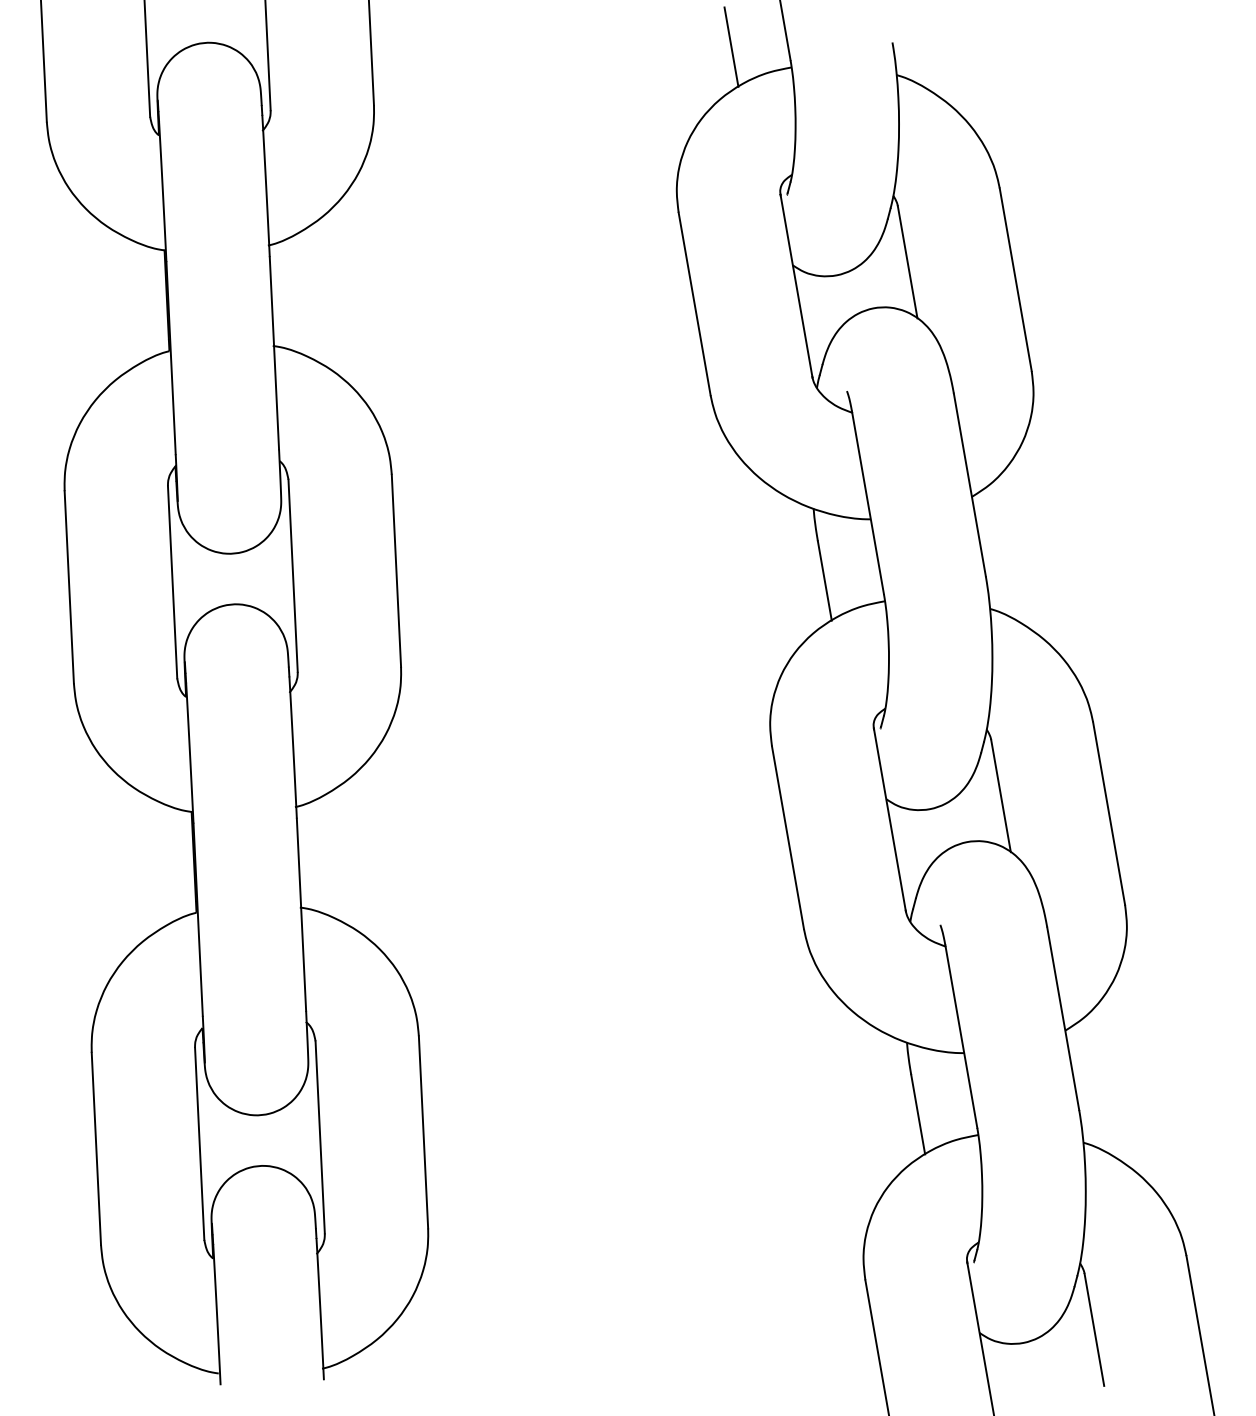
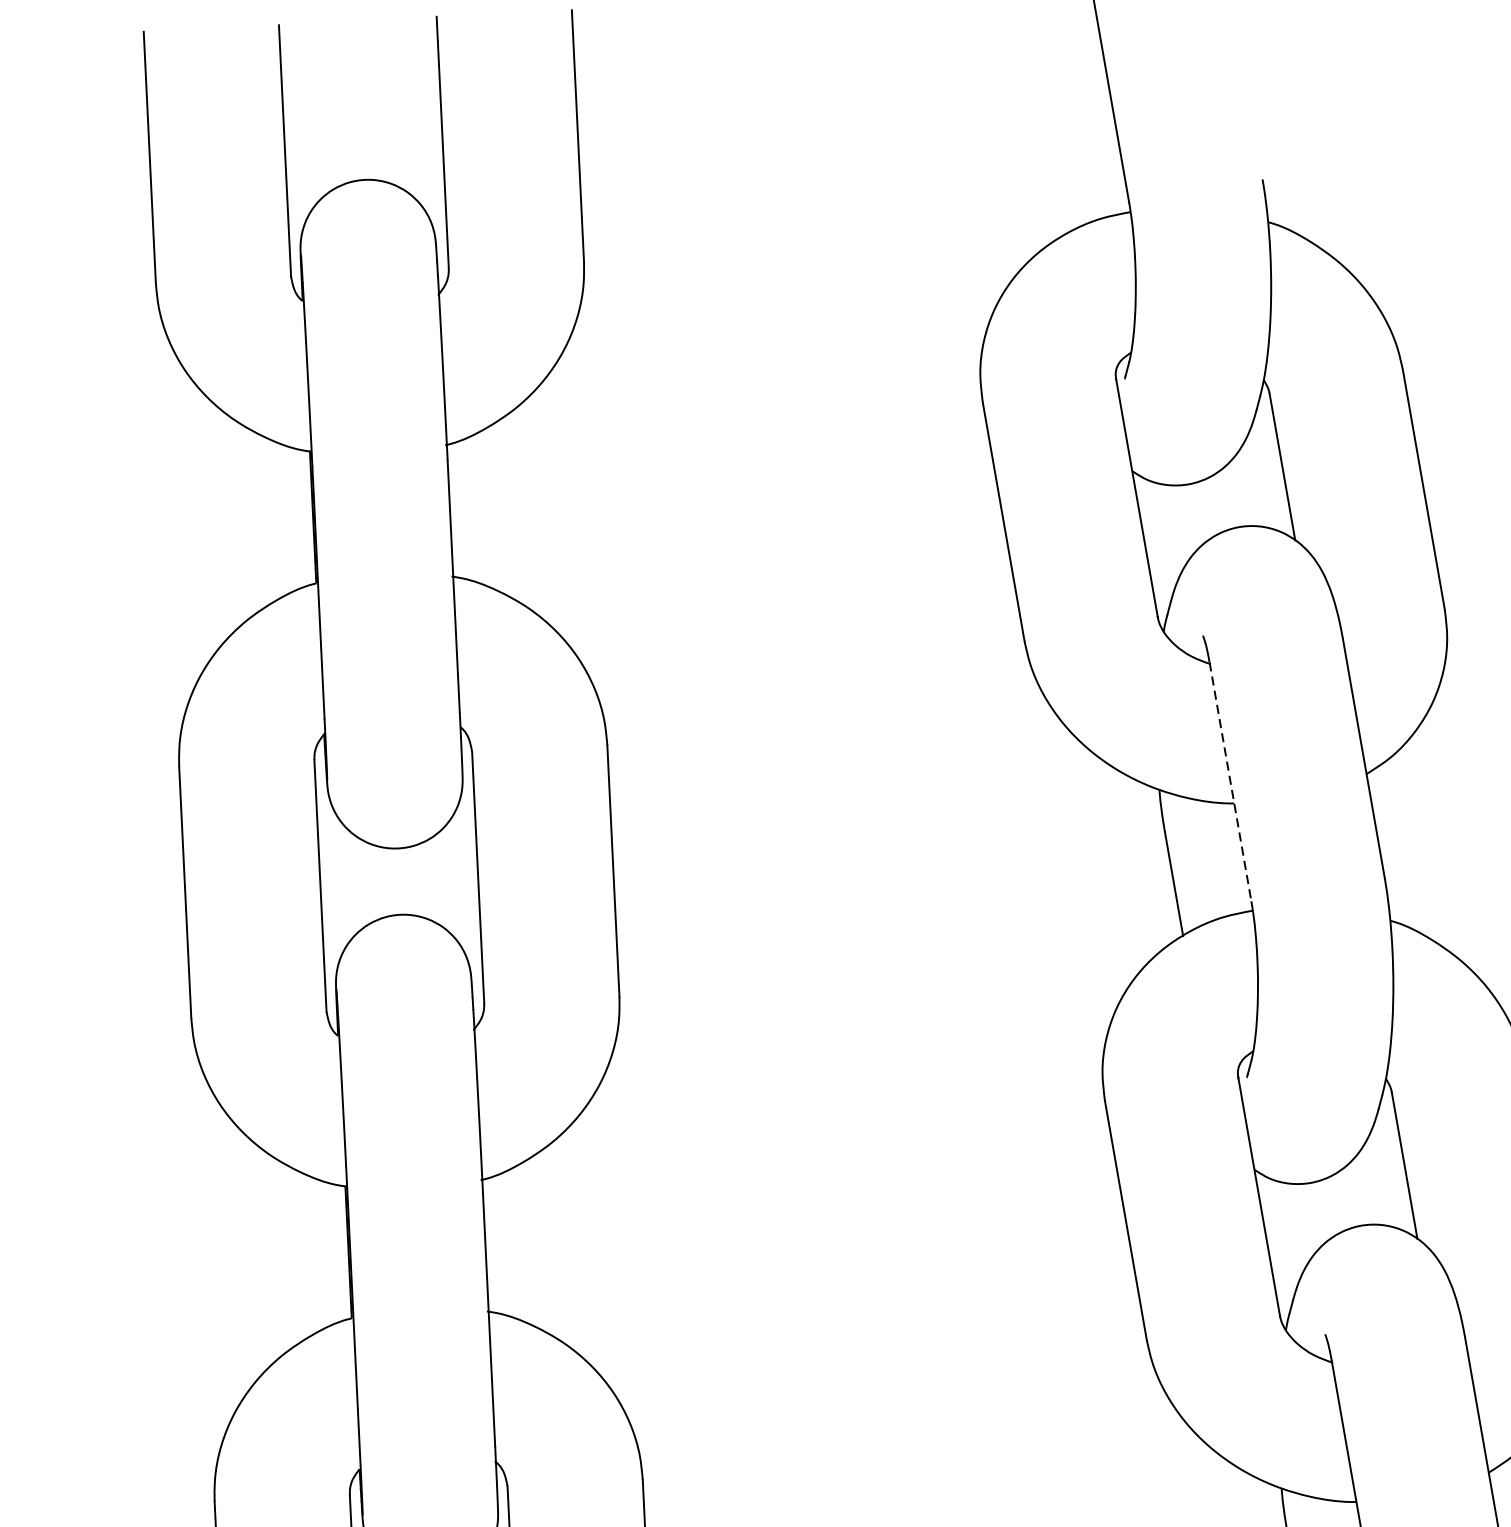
line: (731, 46) -> (1051, 184), removed
line: (867, 502) -> (1229, 781), solid -> dashed

